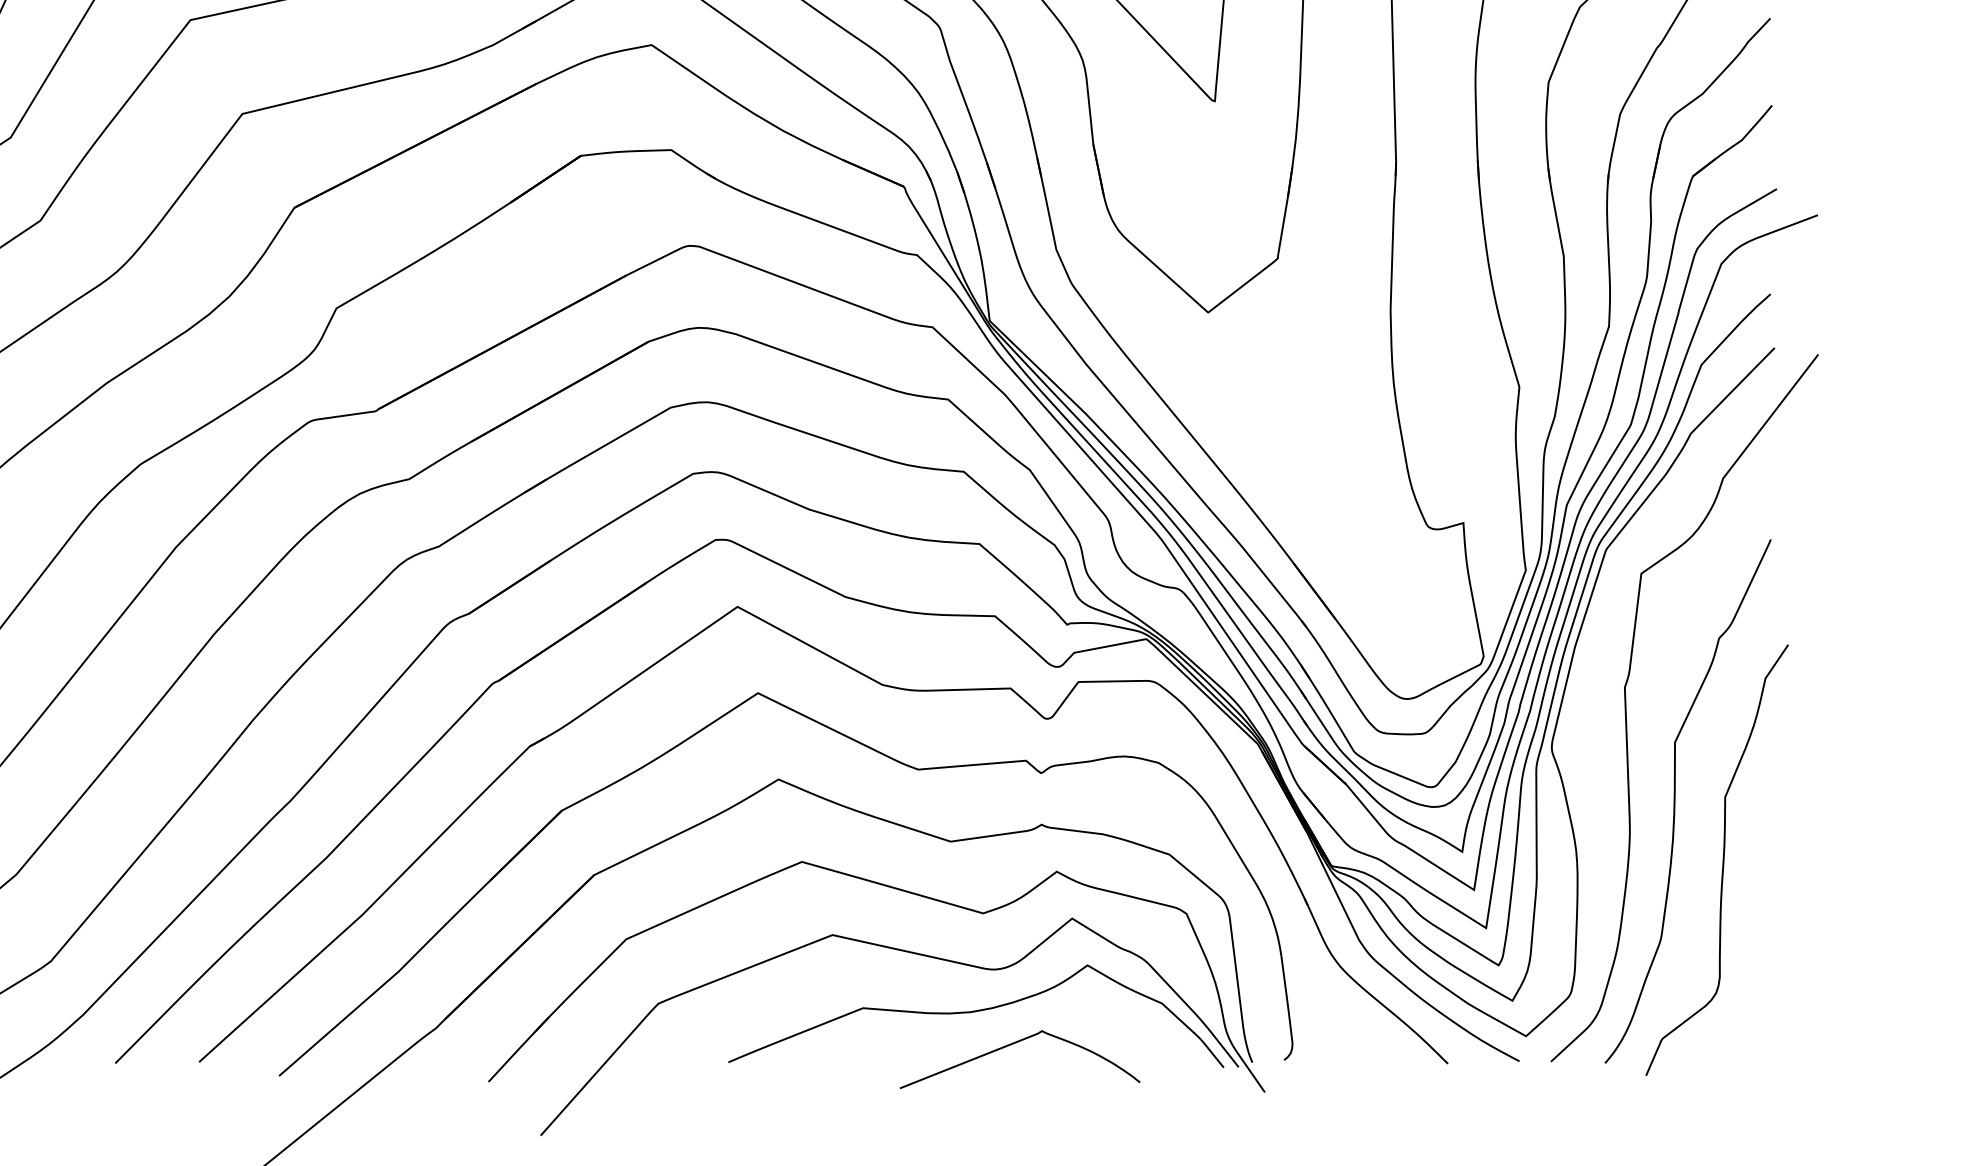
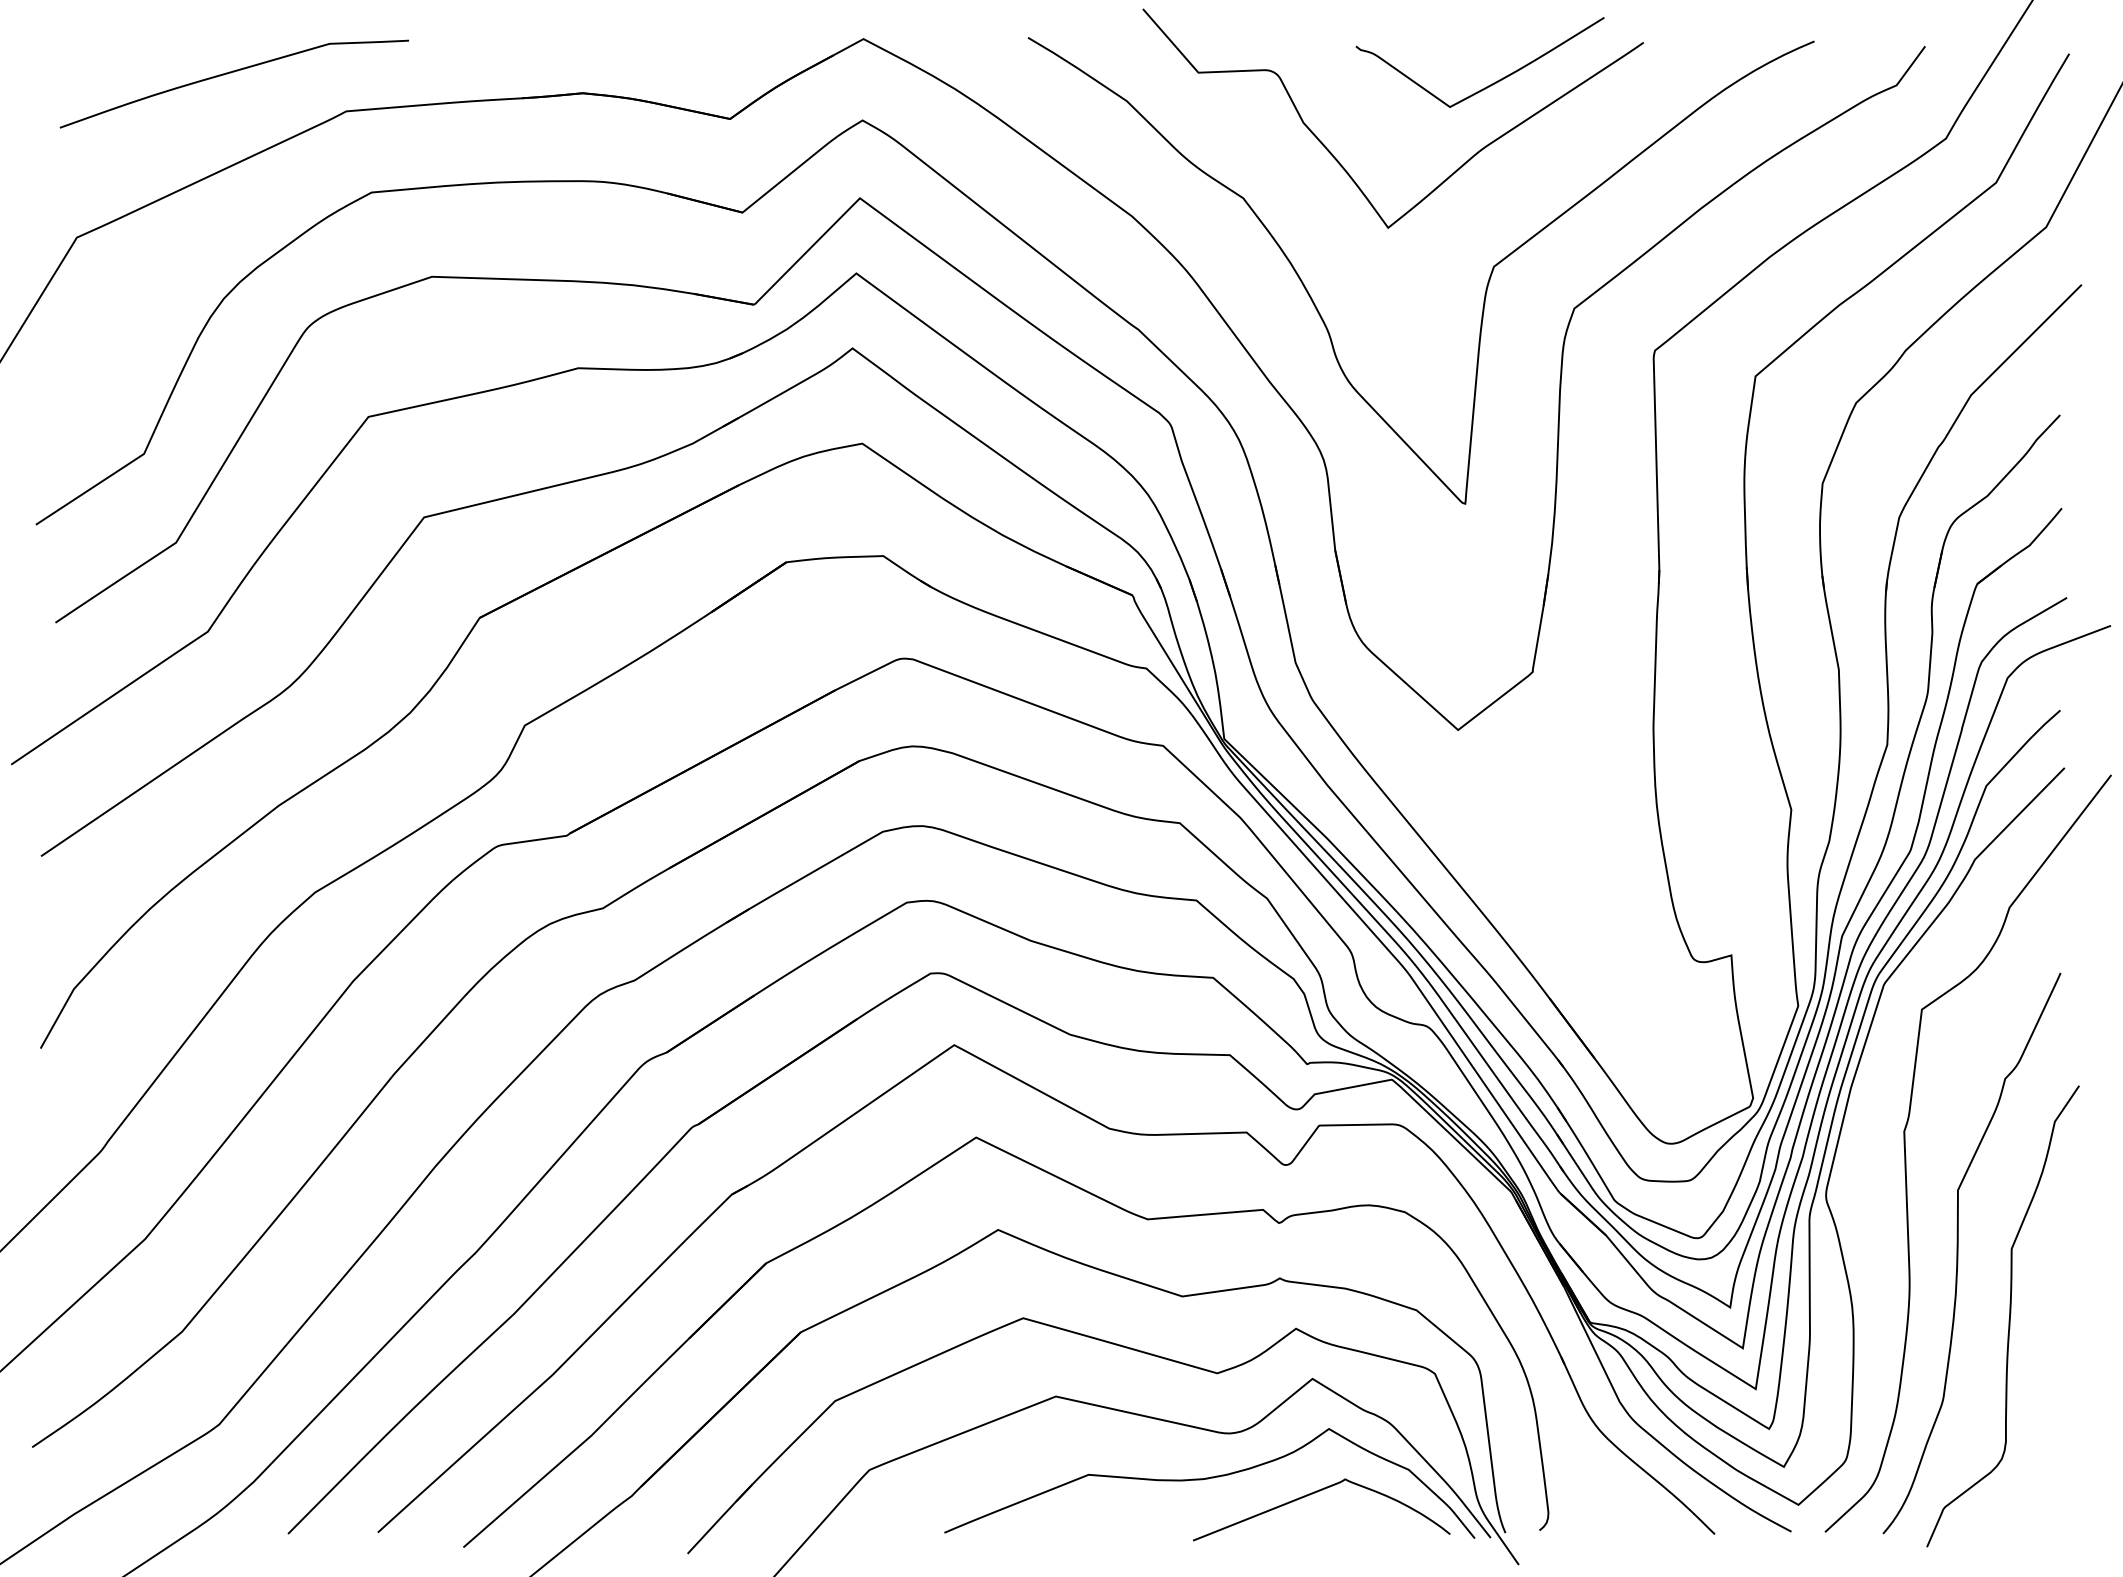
curve: (1014, 1044) -> (1315, 1493), moved

